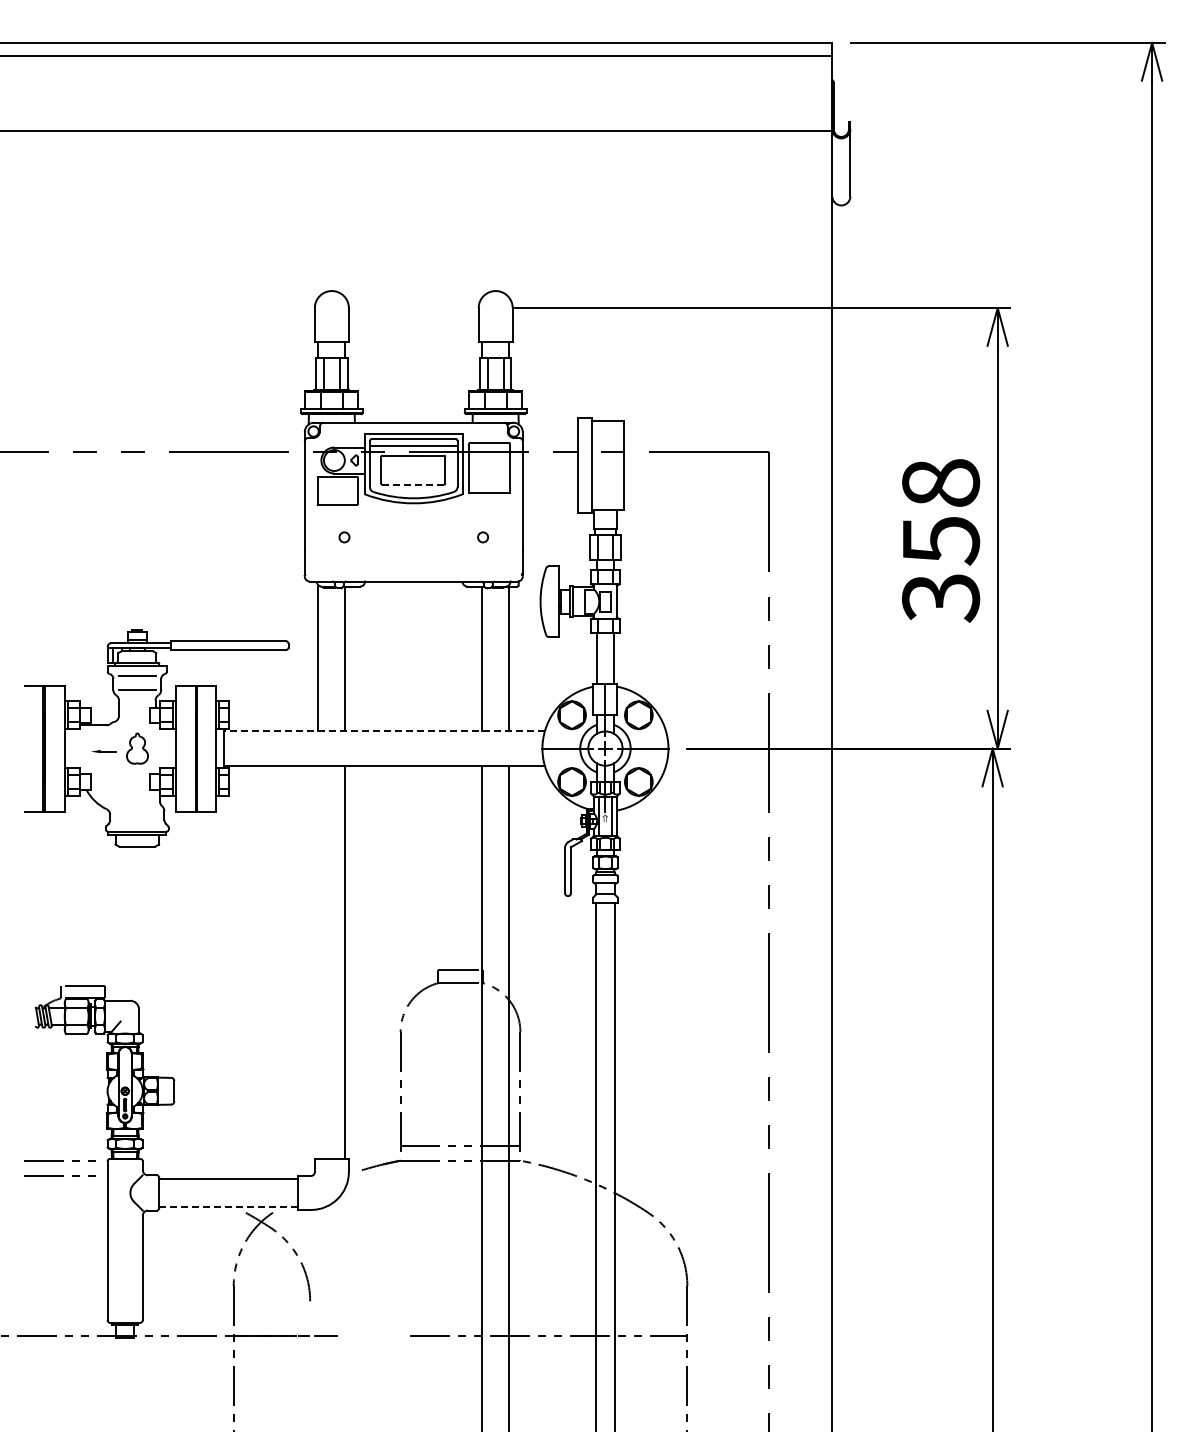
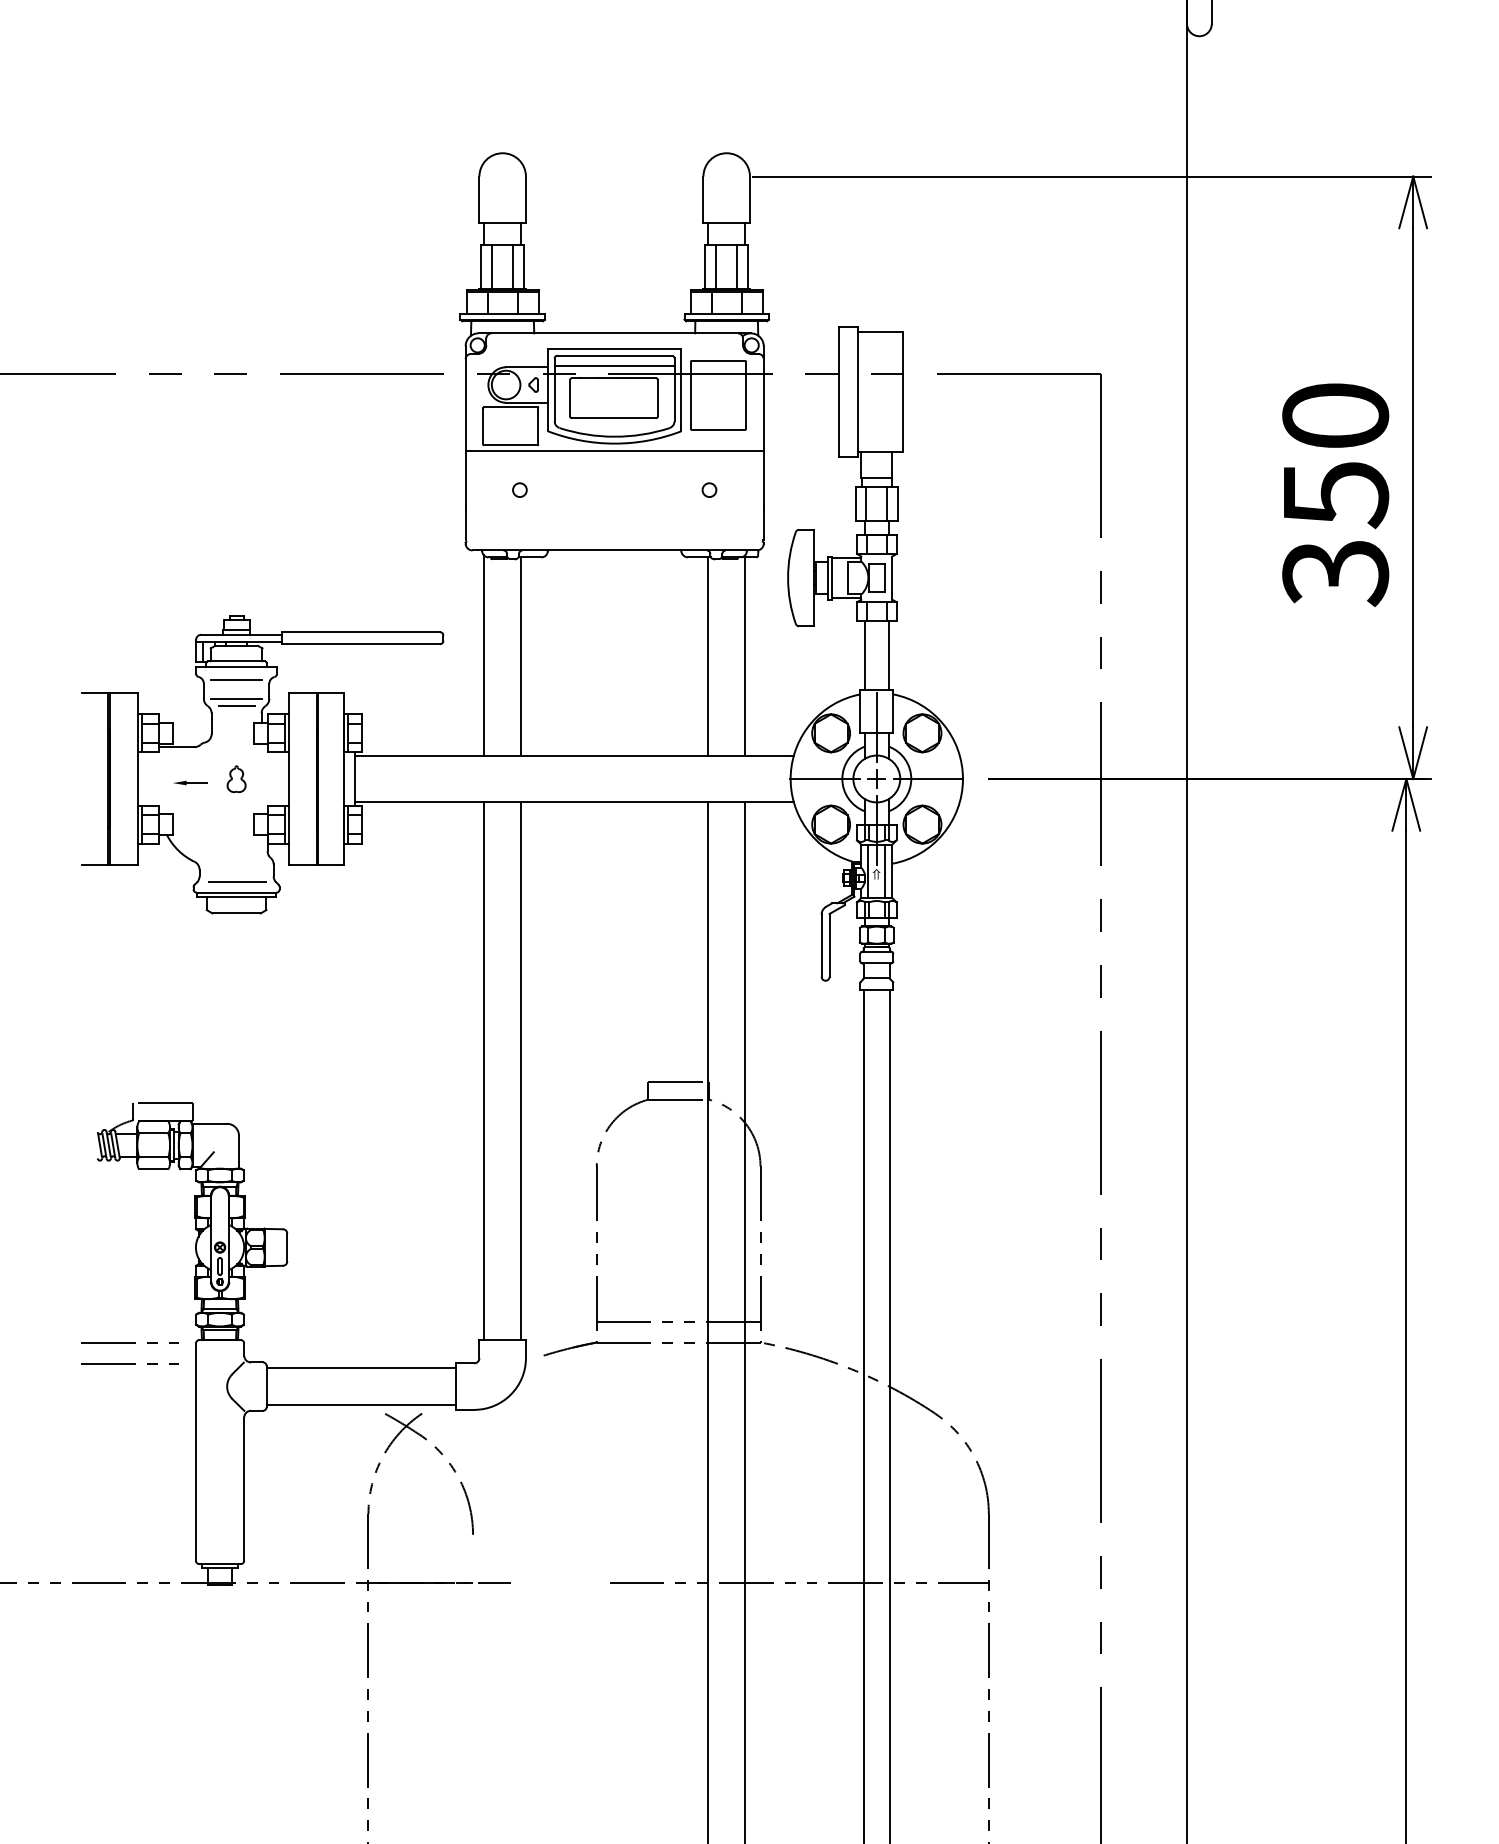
text: (940, 482) -> (1334, 415), 358 -> 350
line: (413, 484) -> (614, 417), dashed -> solid
line: (413, 509) -> (614, 452), added
line: (137, 694) -> (236, 704), added
line: (384, 731) -> (574, 755), dashed -> solid
part: (136, 748) -> (235, 778), size x0.62
line: (137, 824) -> (236, 882), added
line: (318, 961) -> (484, 1070), added
line: (228, 1206) -> (361, 1405), dashed -> solid

